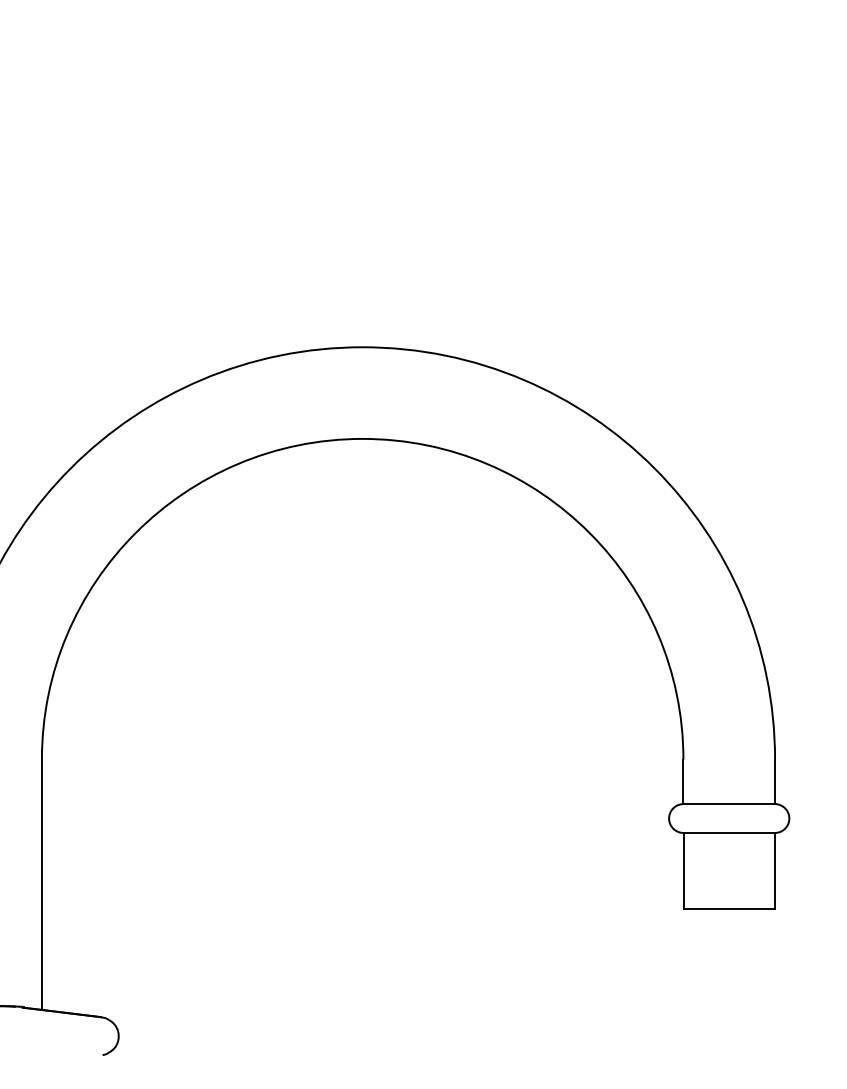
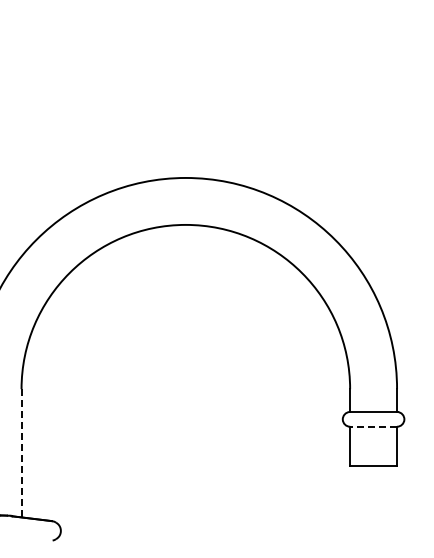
line: (729, 832) -> (373, 426), solid -> dashed
line: (41, 883) -> (21, 452), solid -> dashed

